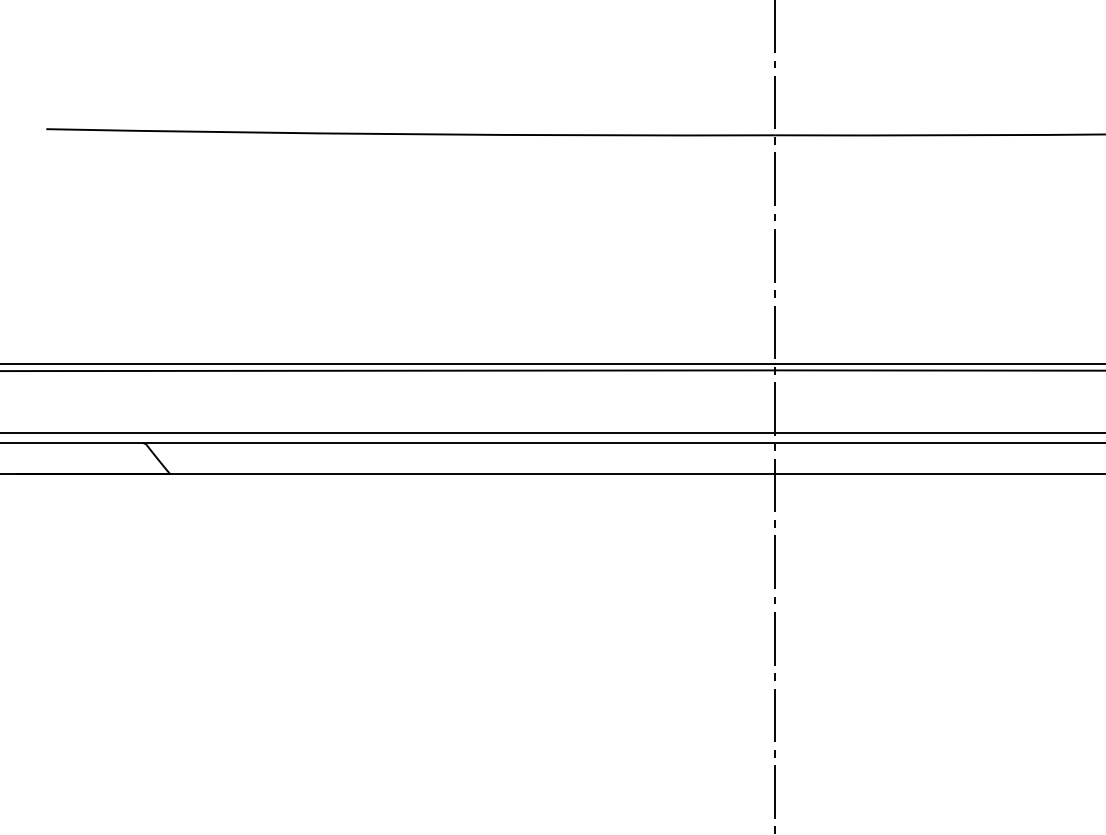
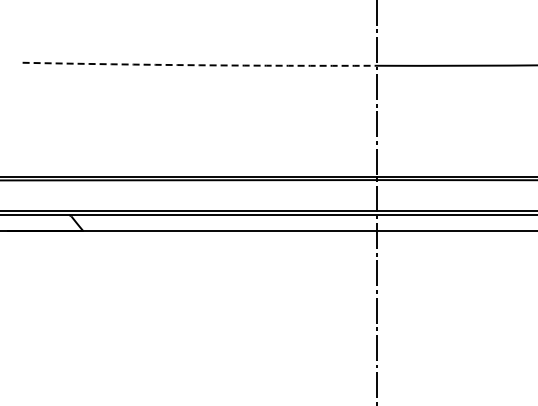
arc: (410, 134) -> (199, 65), solid -> dashed

